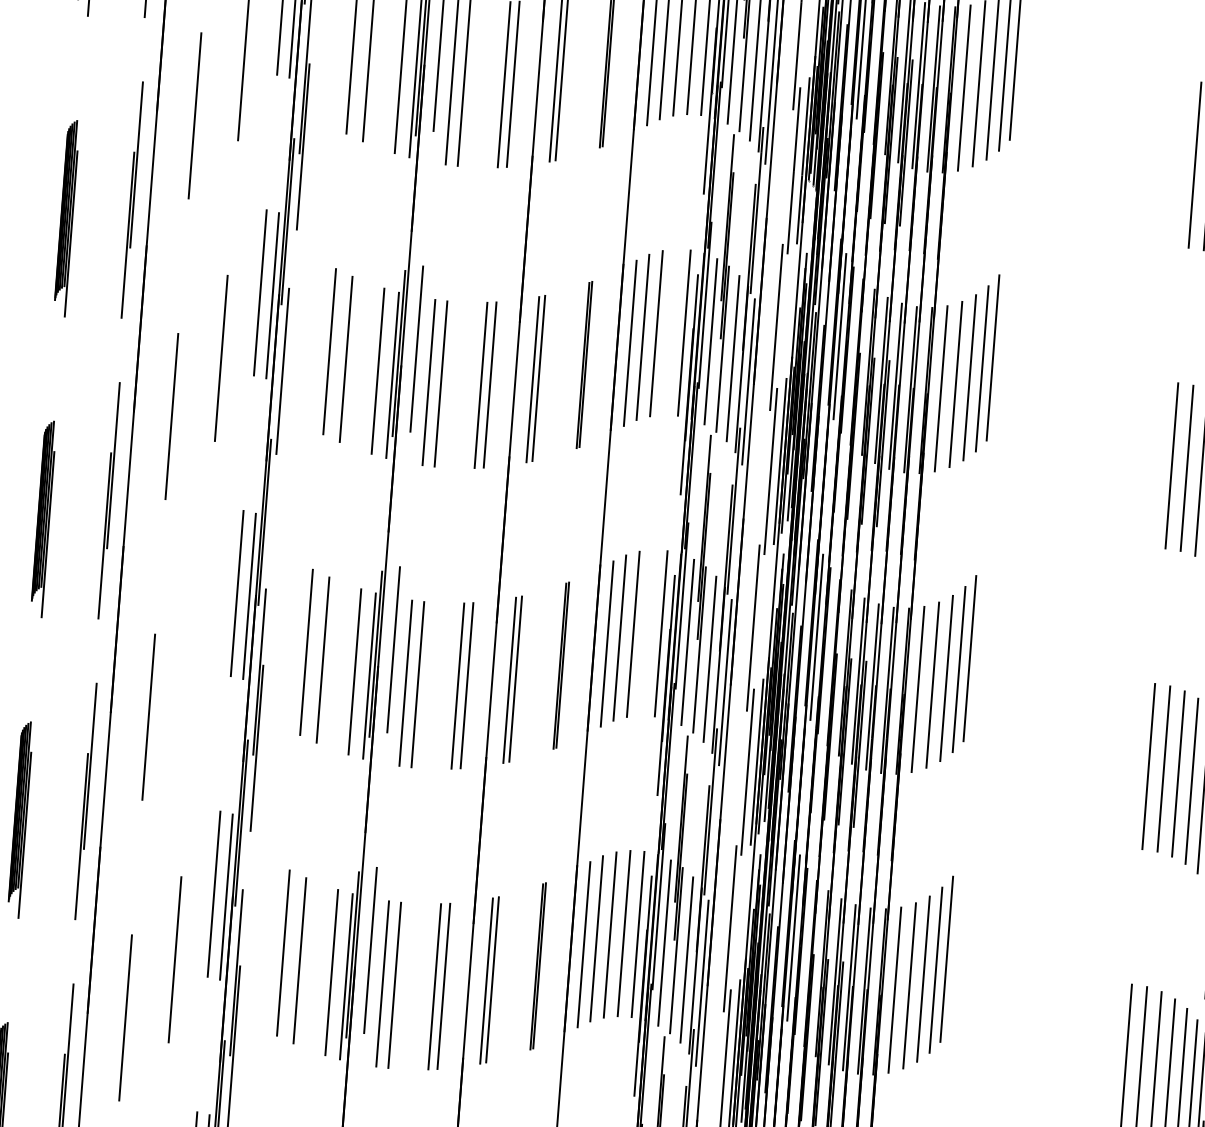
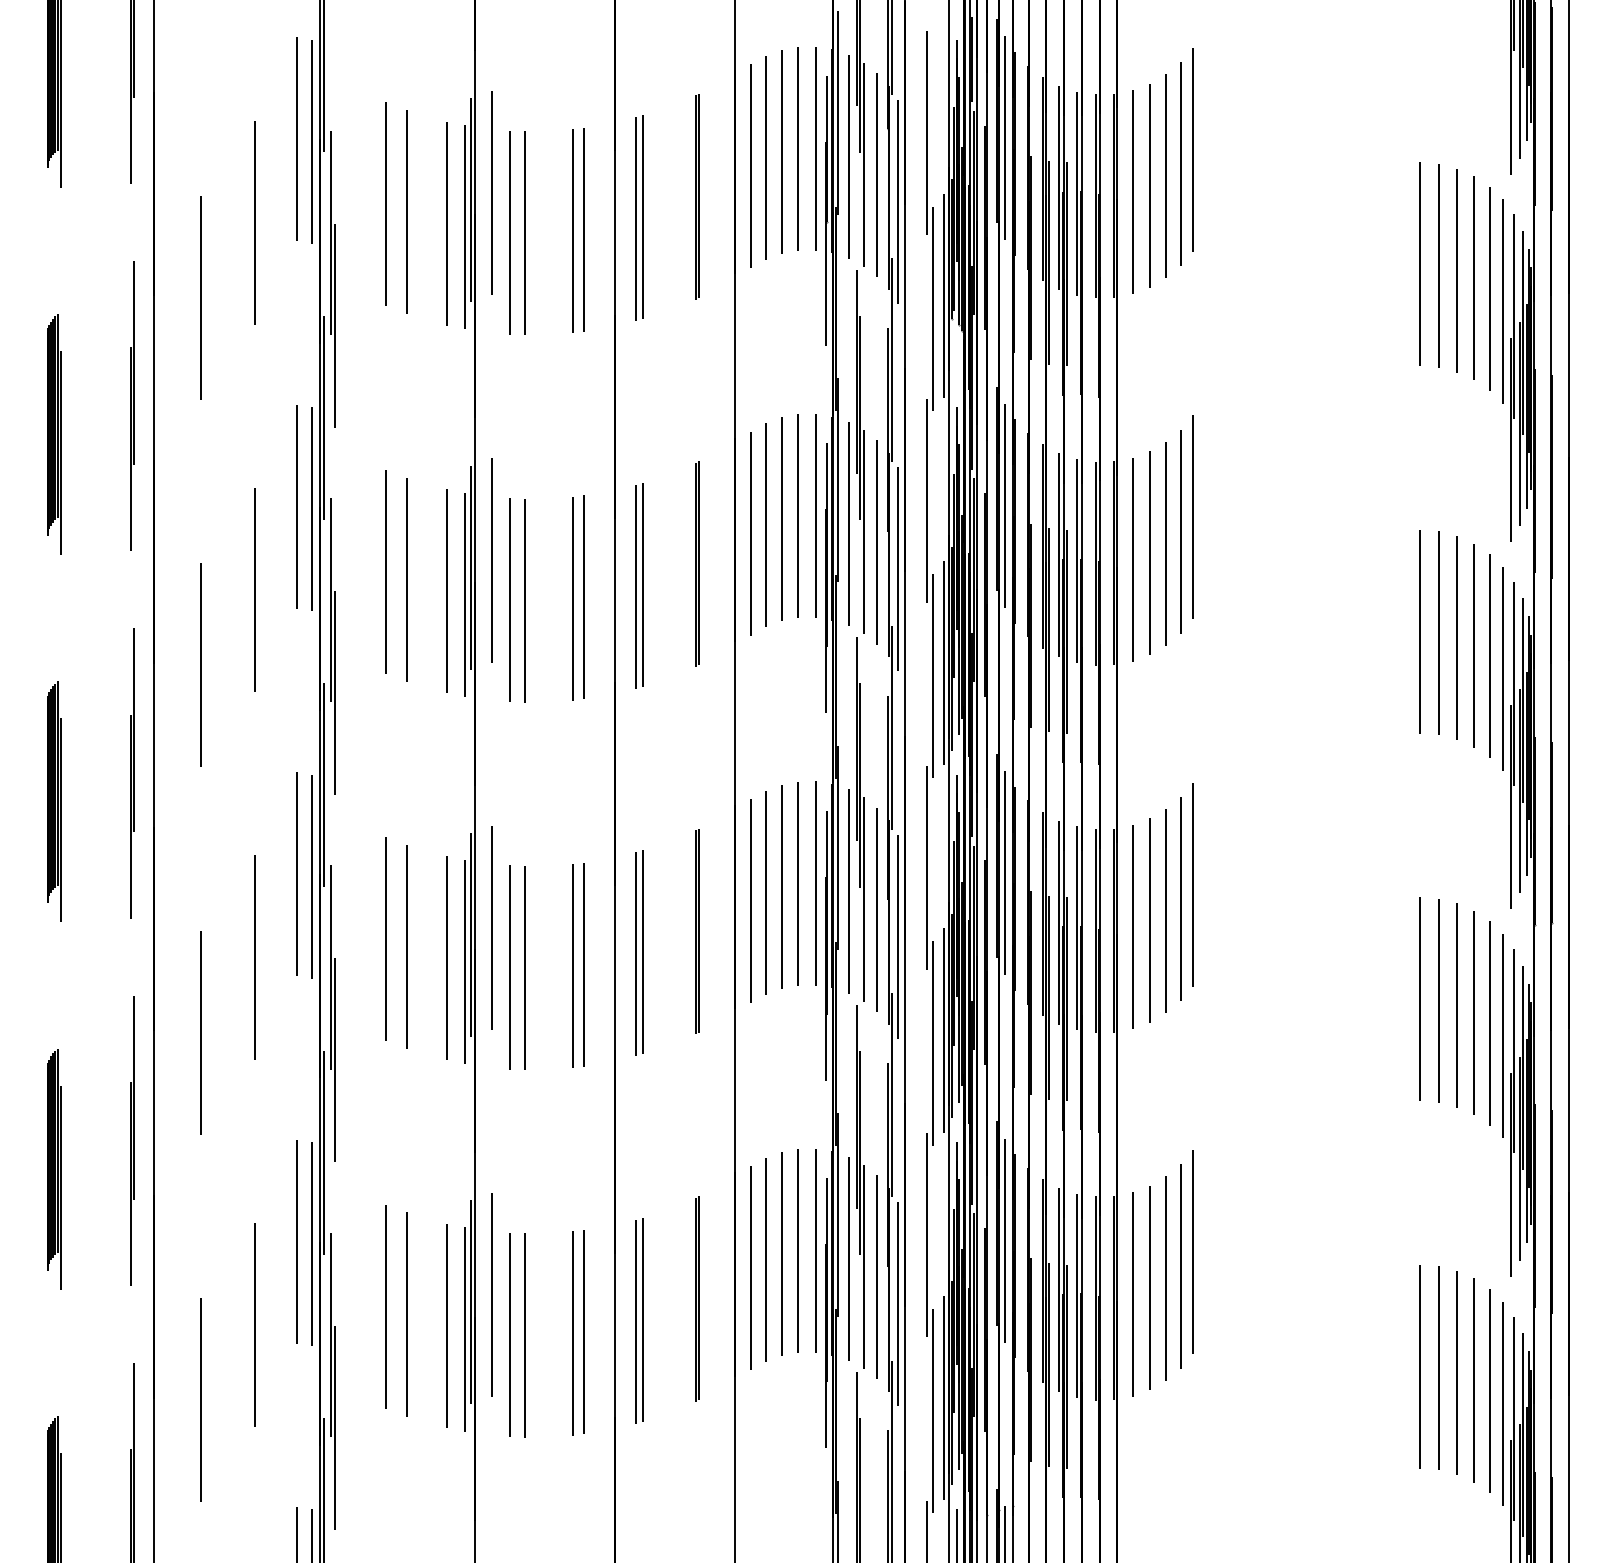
line: (670, 332) -> (798, 516), added
line: (280, 447) -> (335, 692), added
line: (647, 632) -> (798, 883), added
line: (197, 659) -> (254, 957), added

